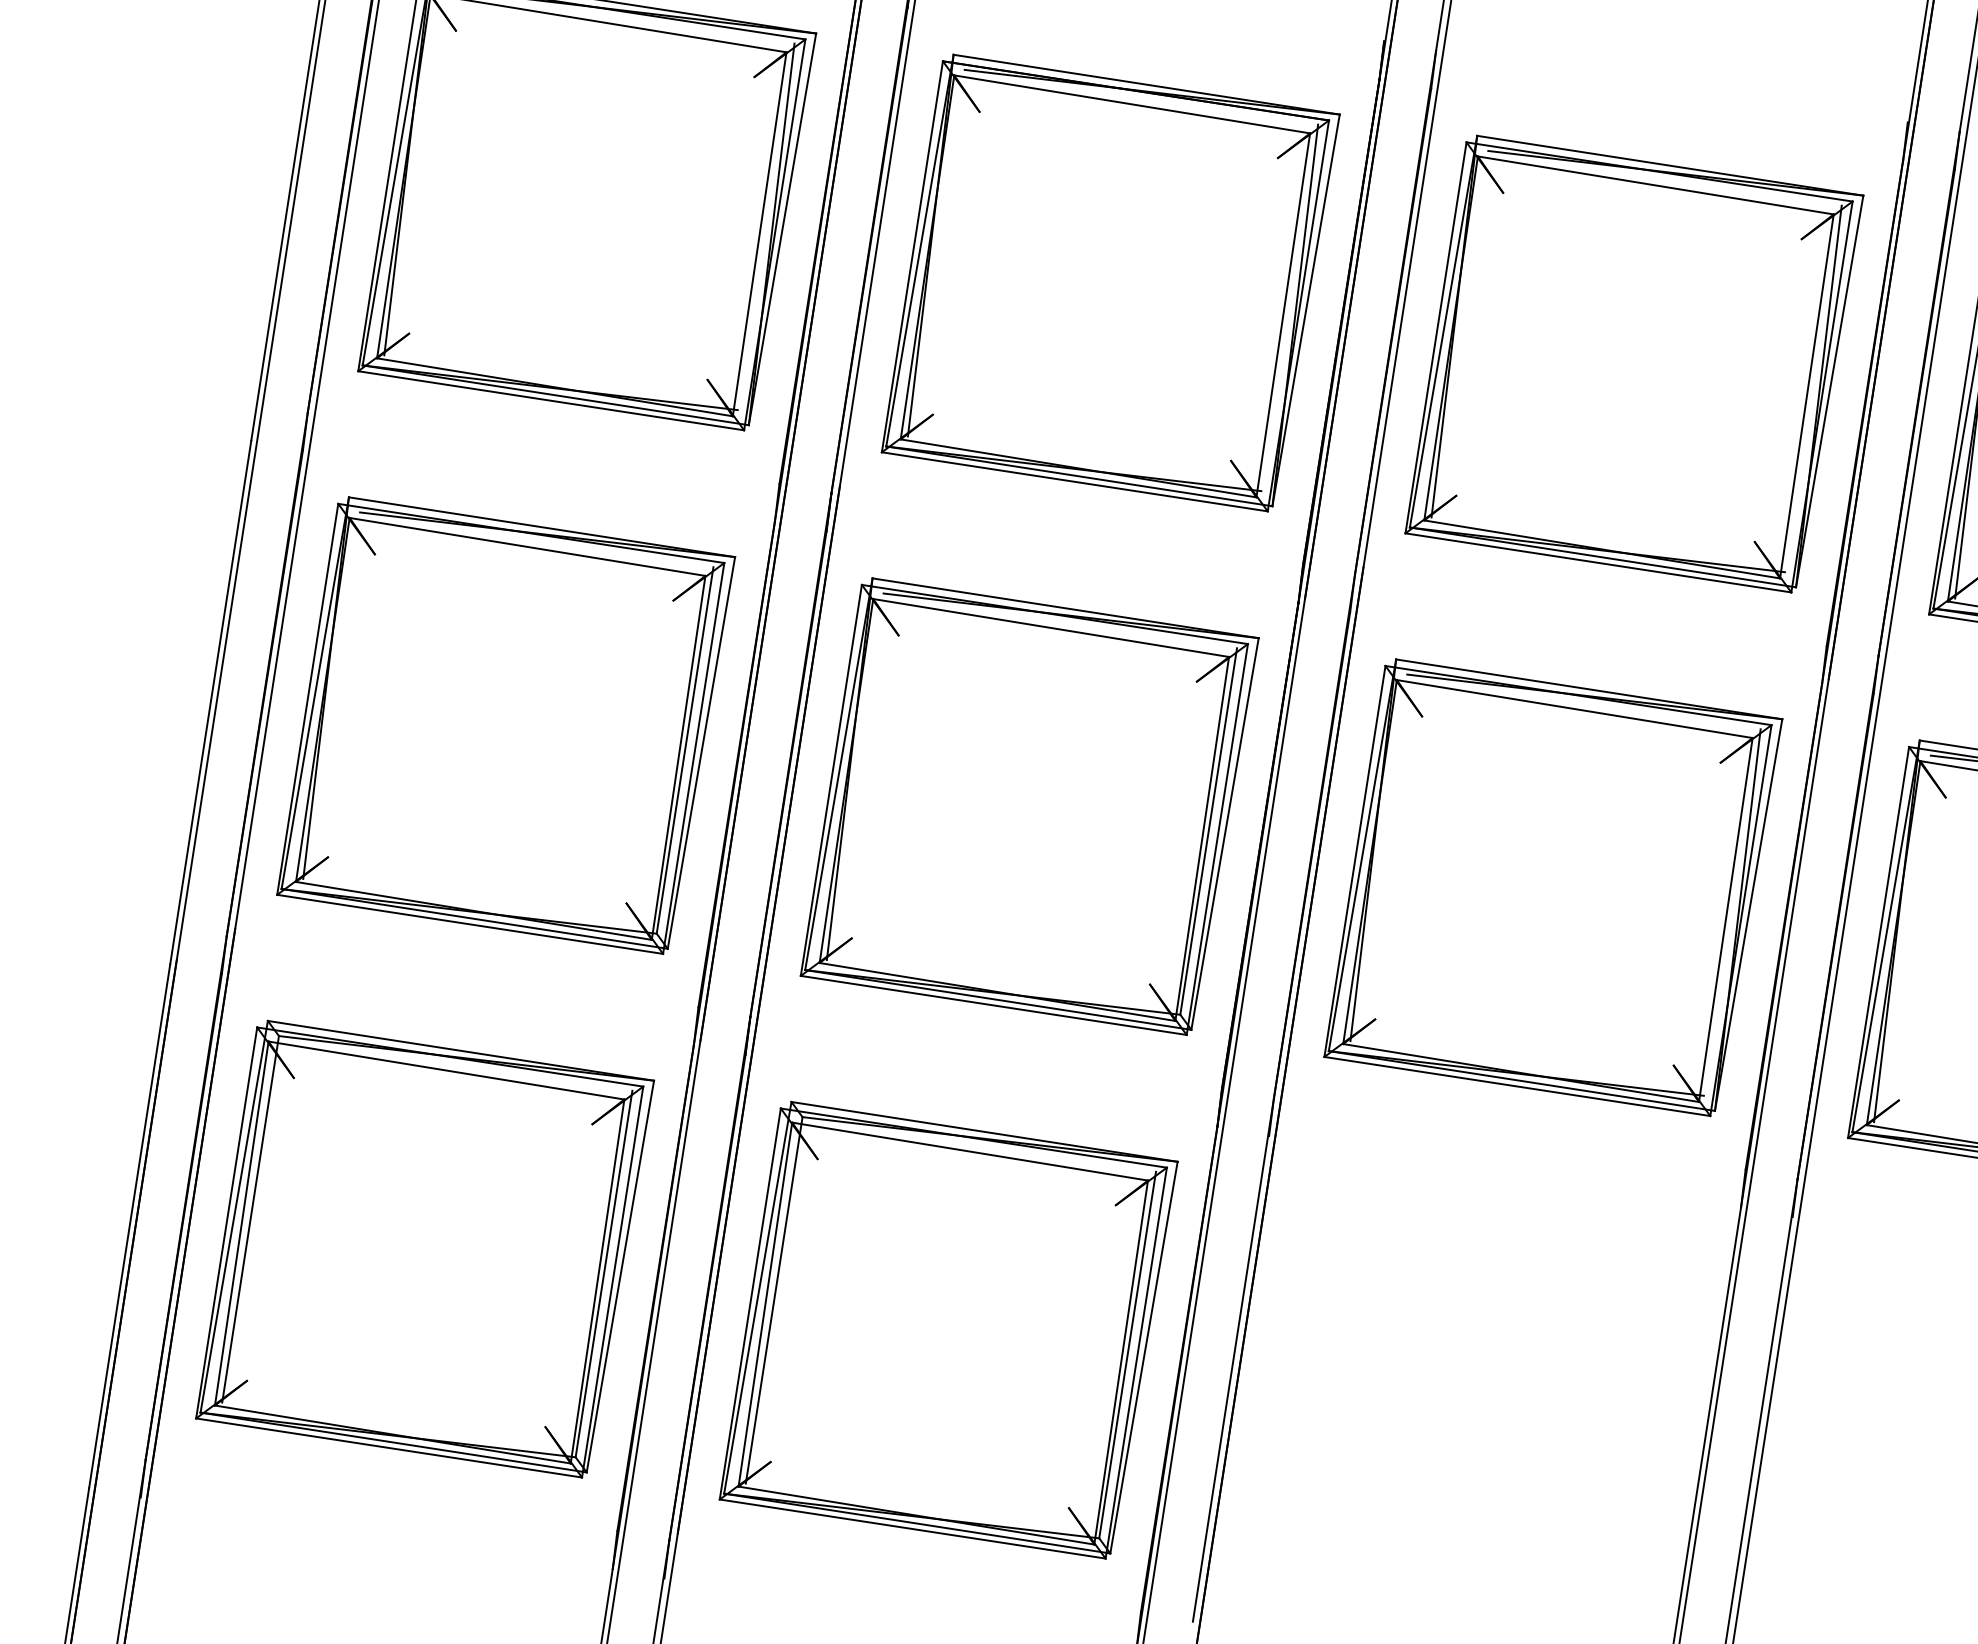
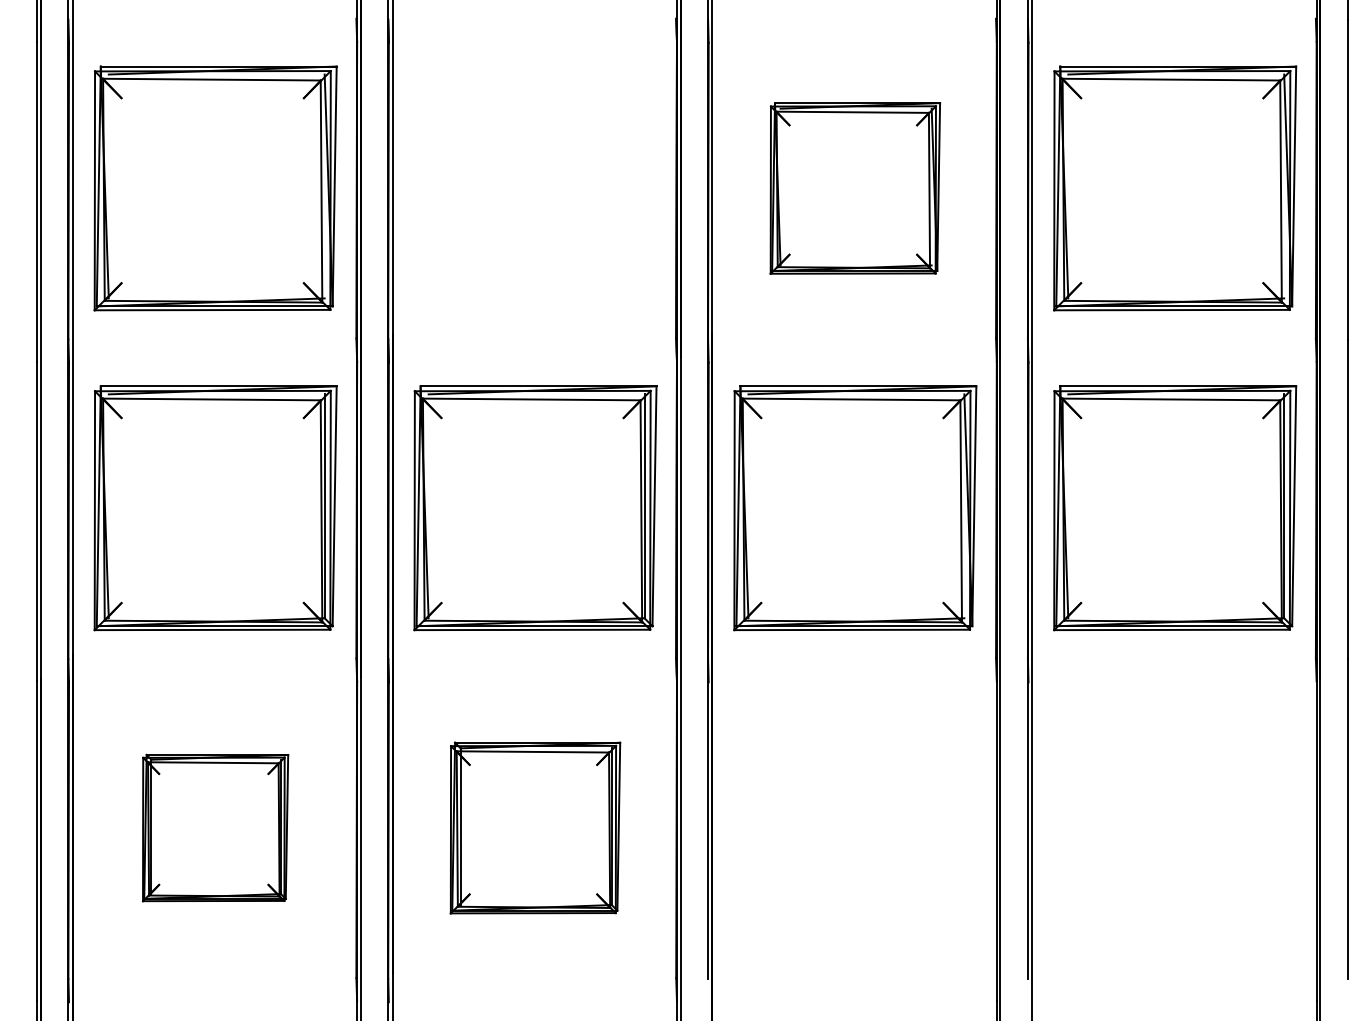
part: (1110, 283) -> (535, 188), removed
part: (1634, 364) -> (855, 188), size x0.7
part: (424, 1248) -> (215, 827), size x0.6
part: (948, 1329) -> (535, 827), size x0.7

